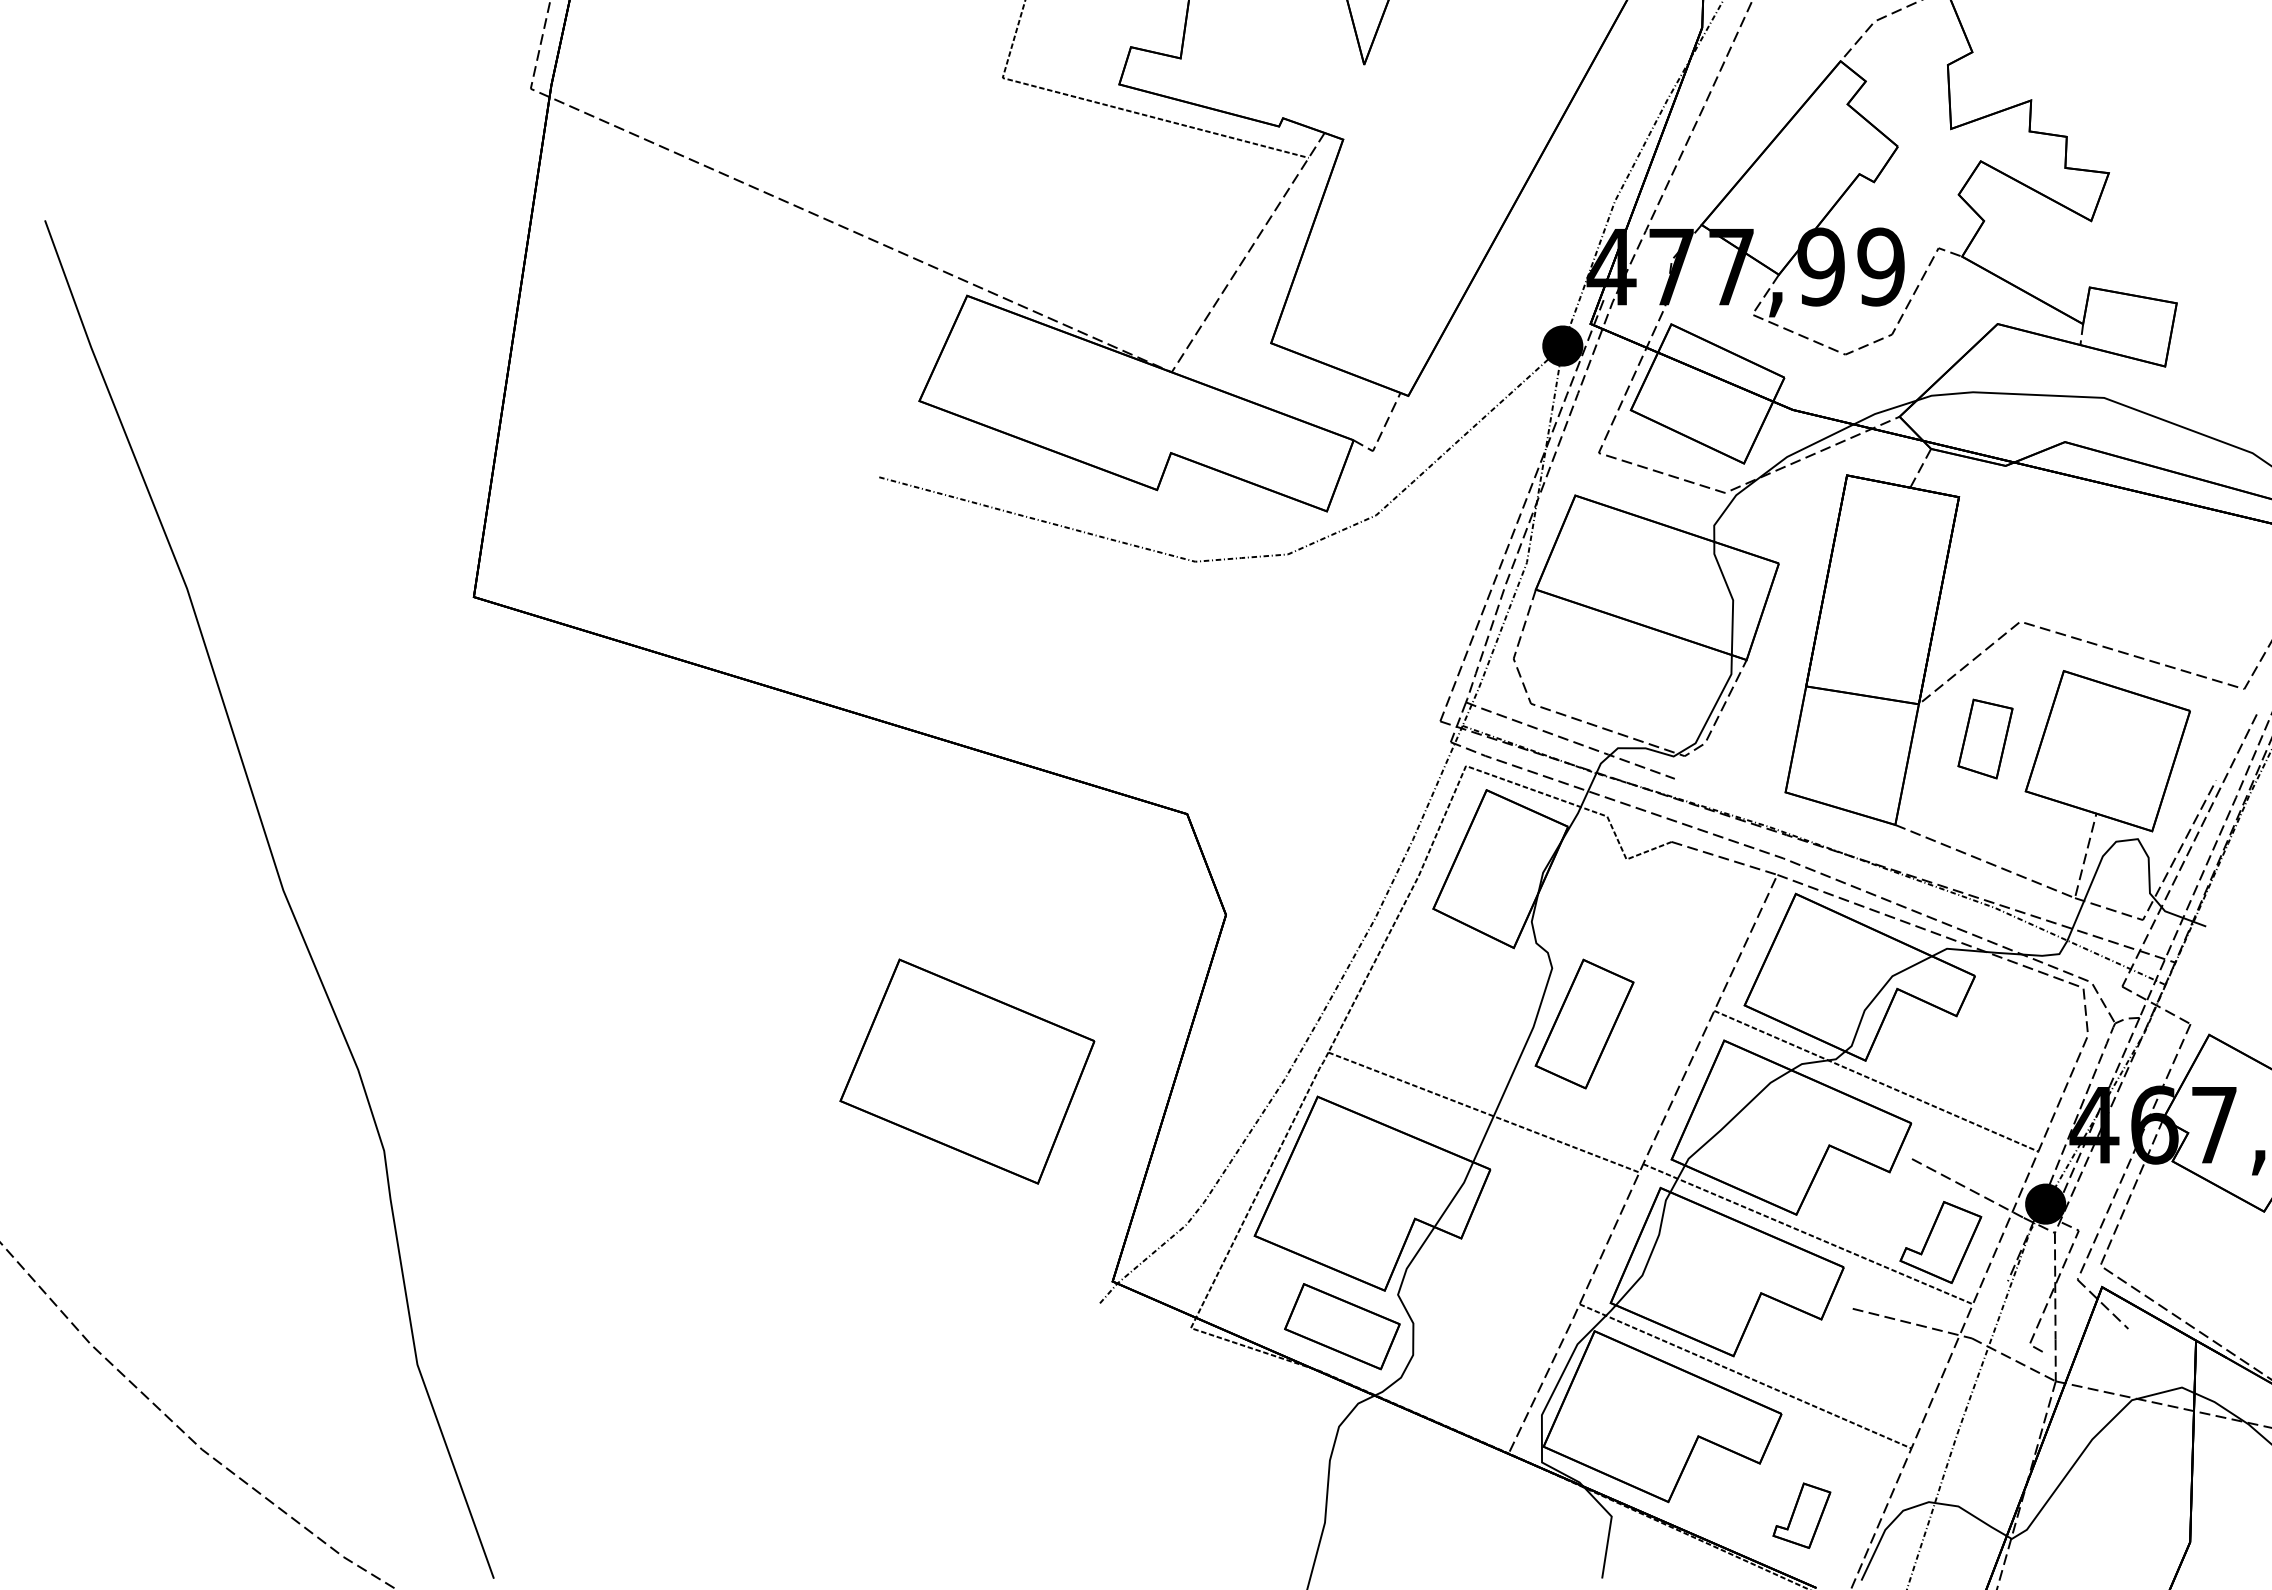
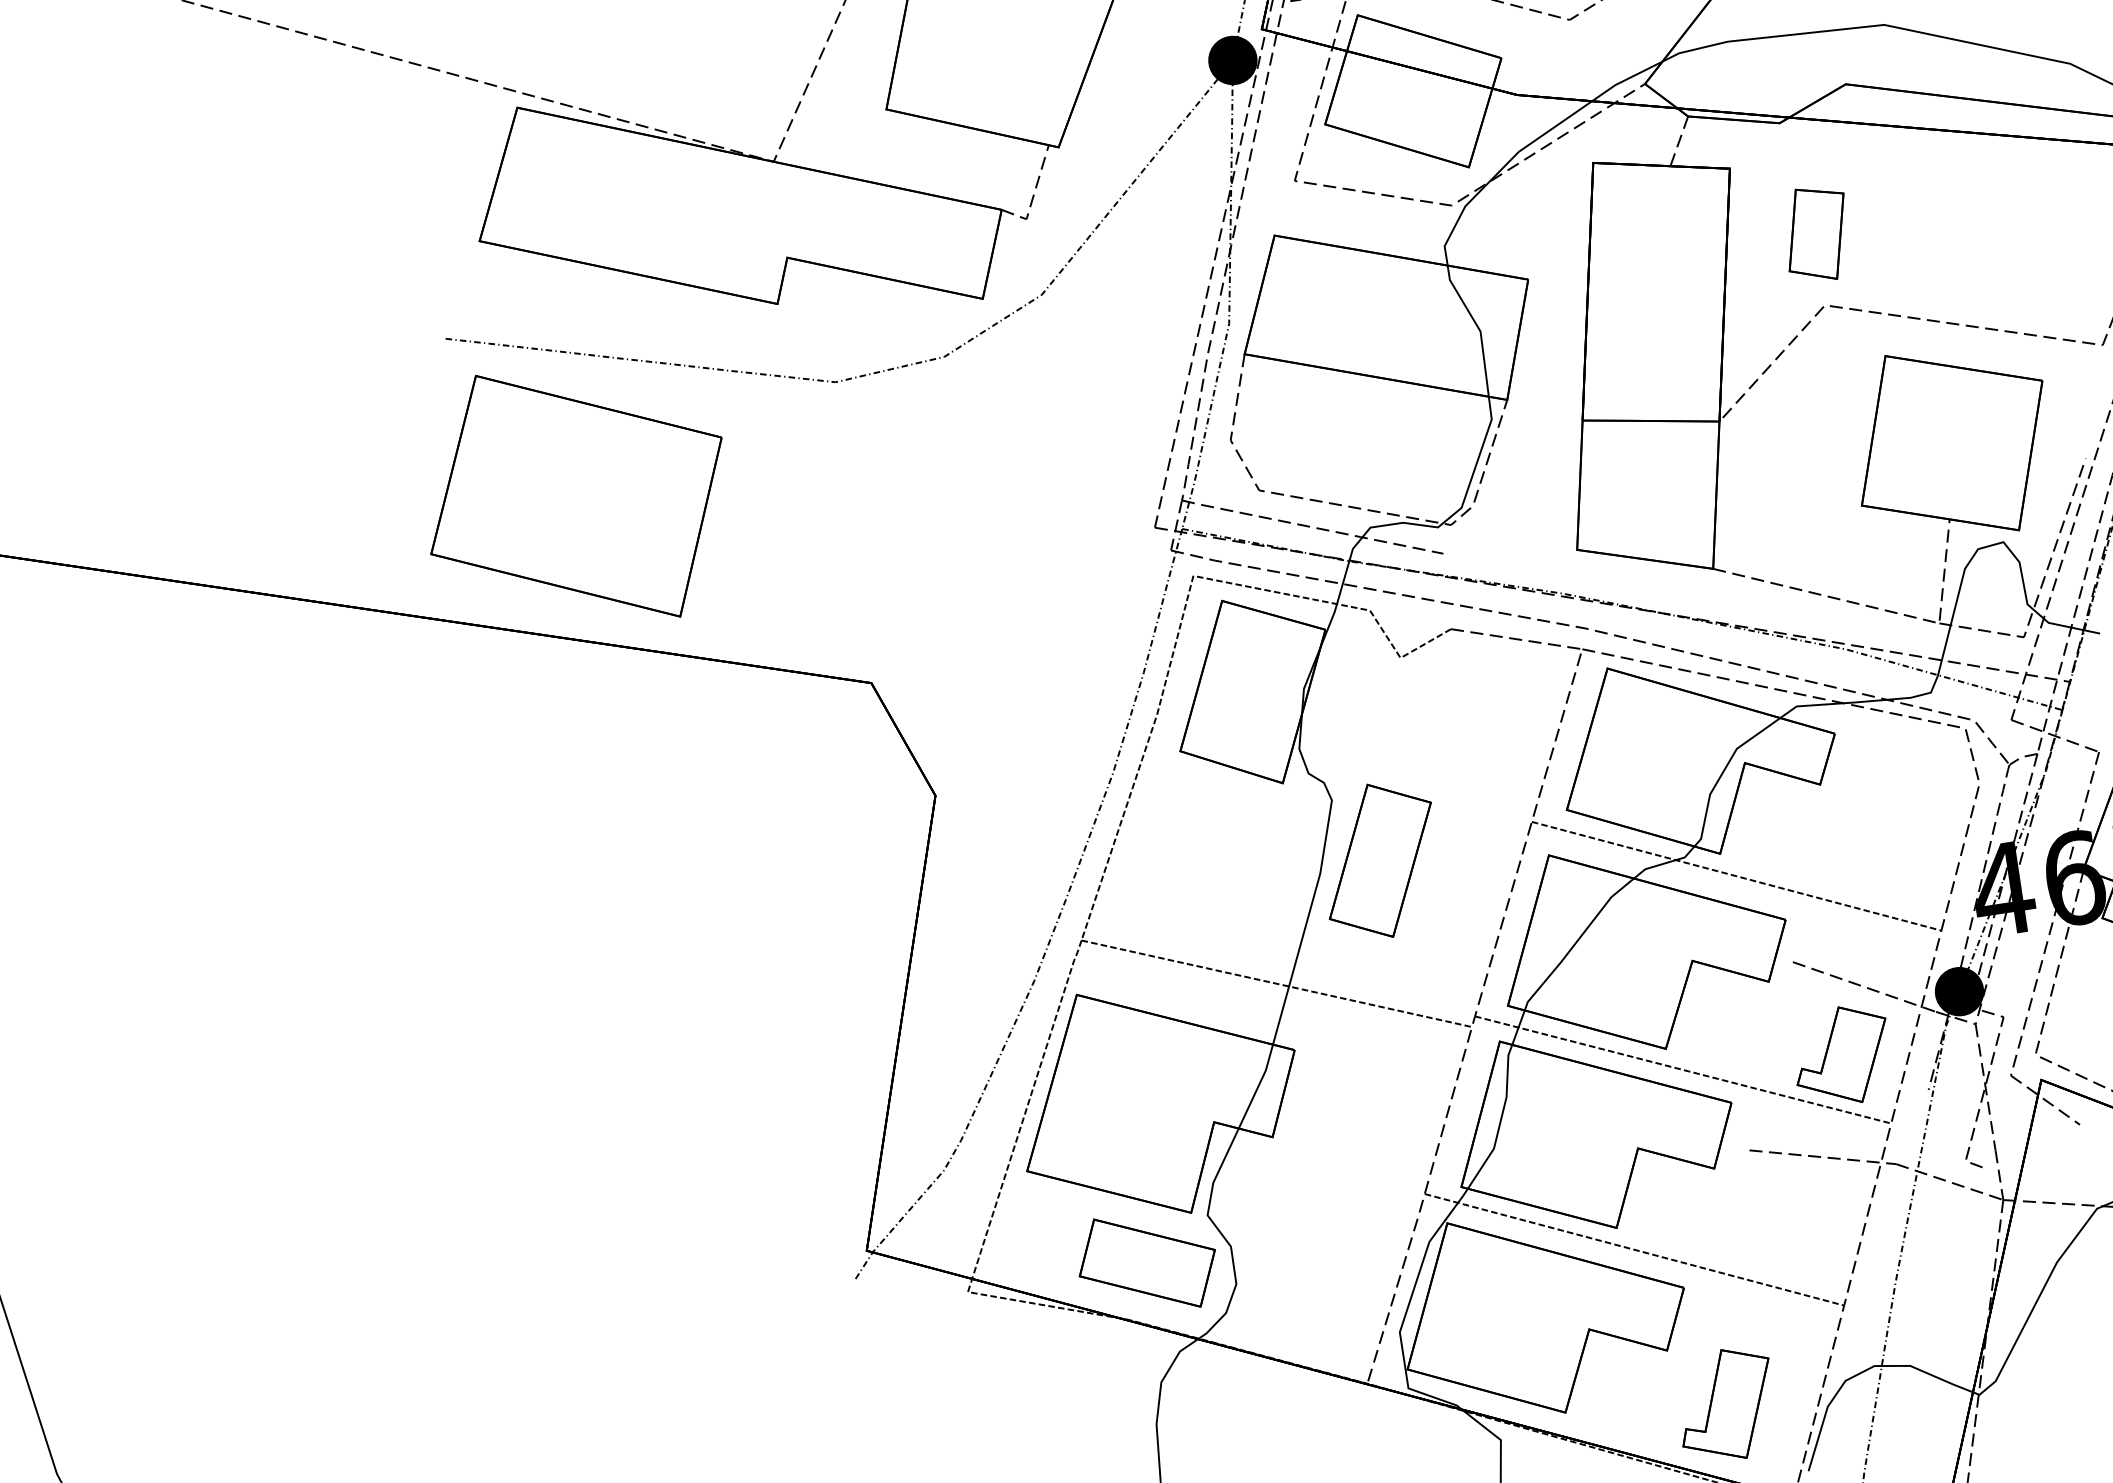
part: (1985, 738) -> (1816, 233), moved
part: (967, 1071) -> (576, 496), moved
part: (1801, 1515) -> (1725, 1404), size x1.43

